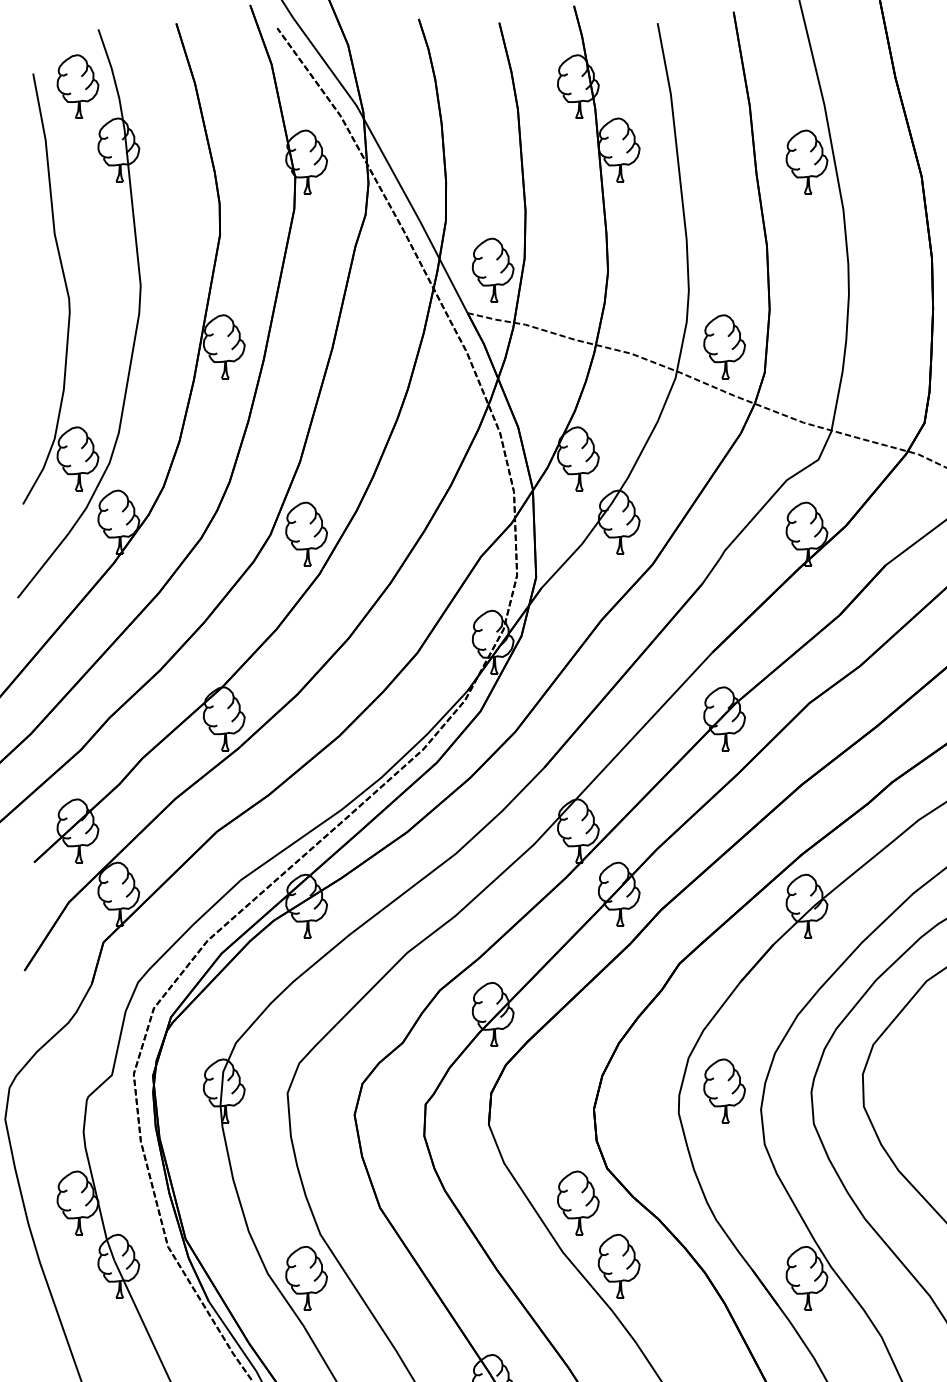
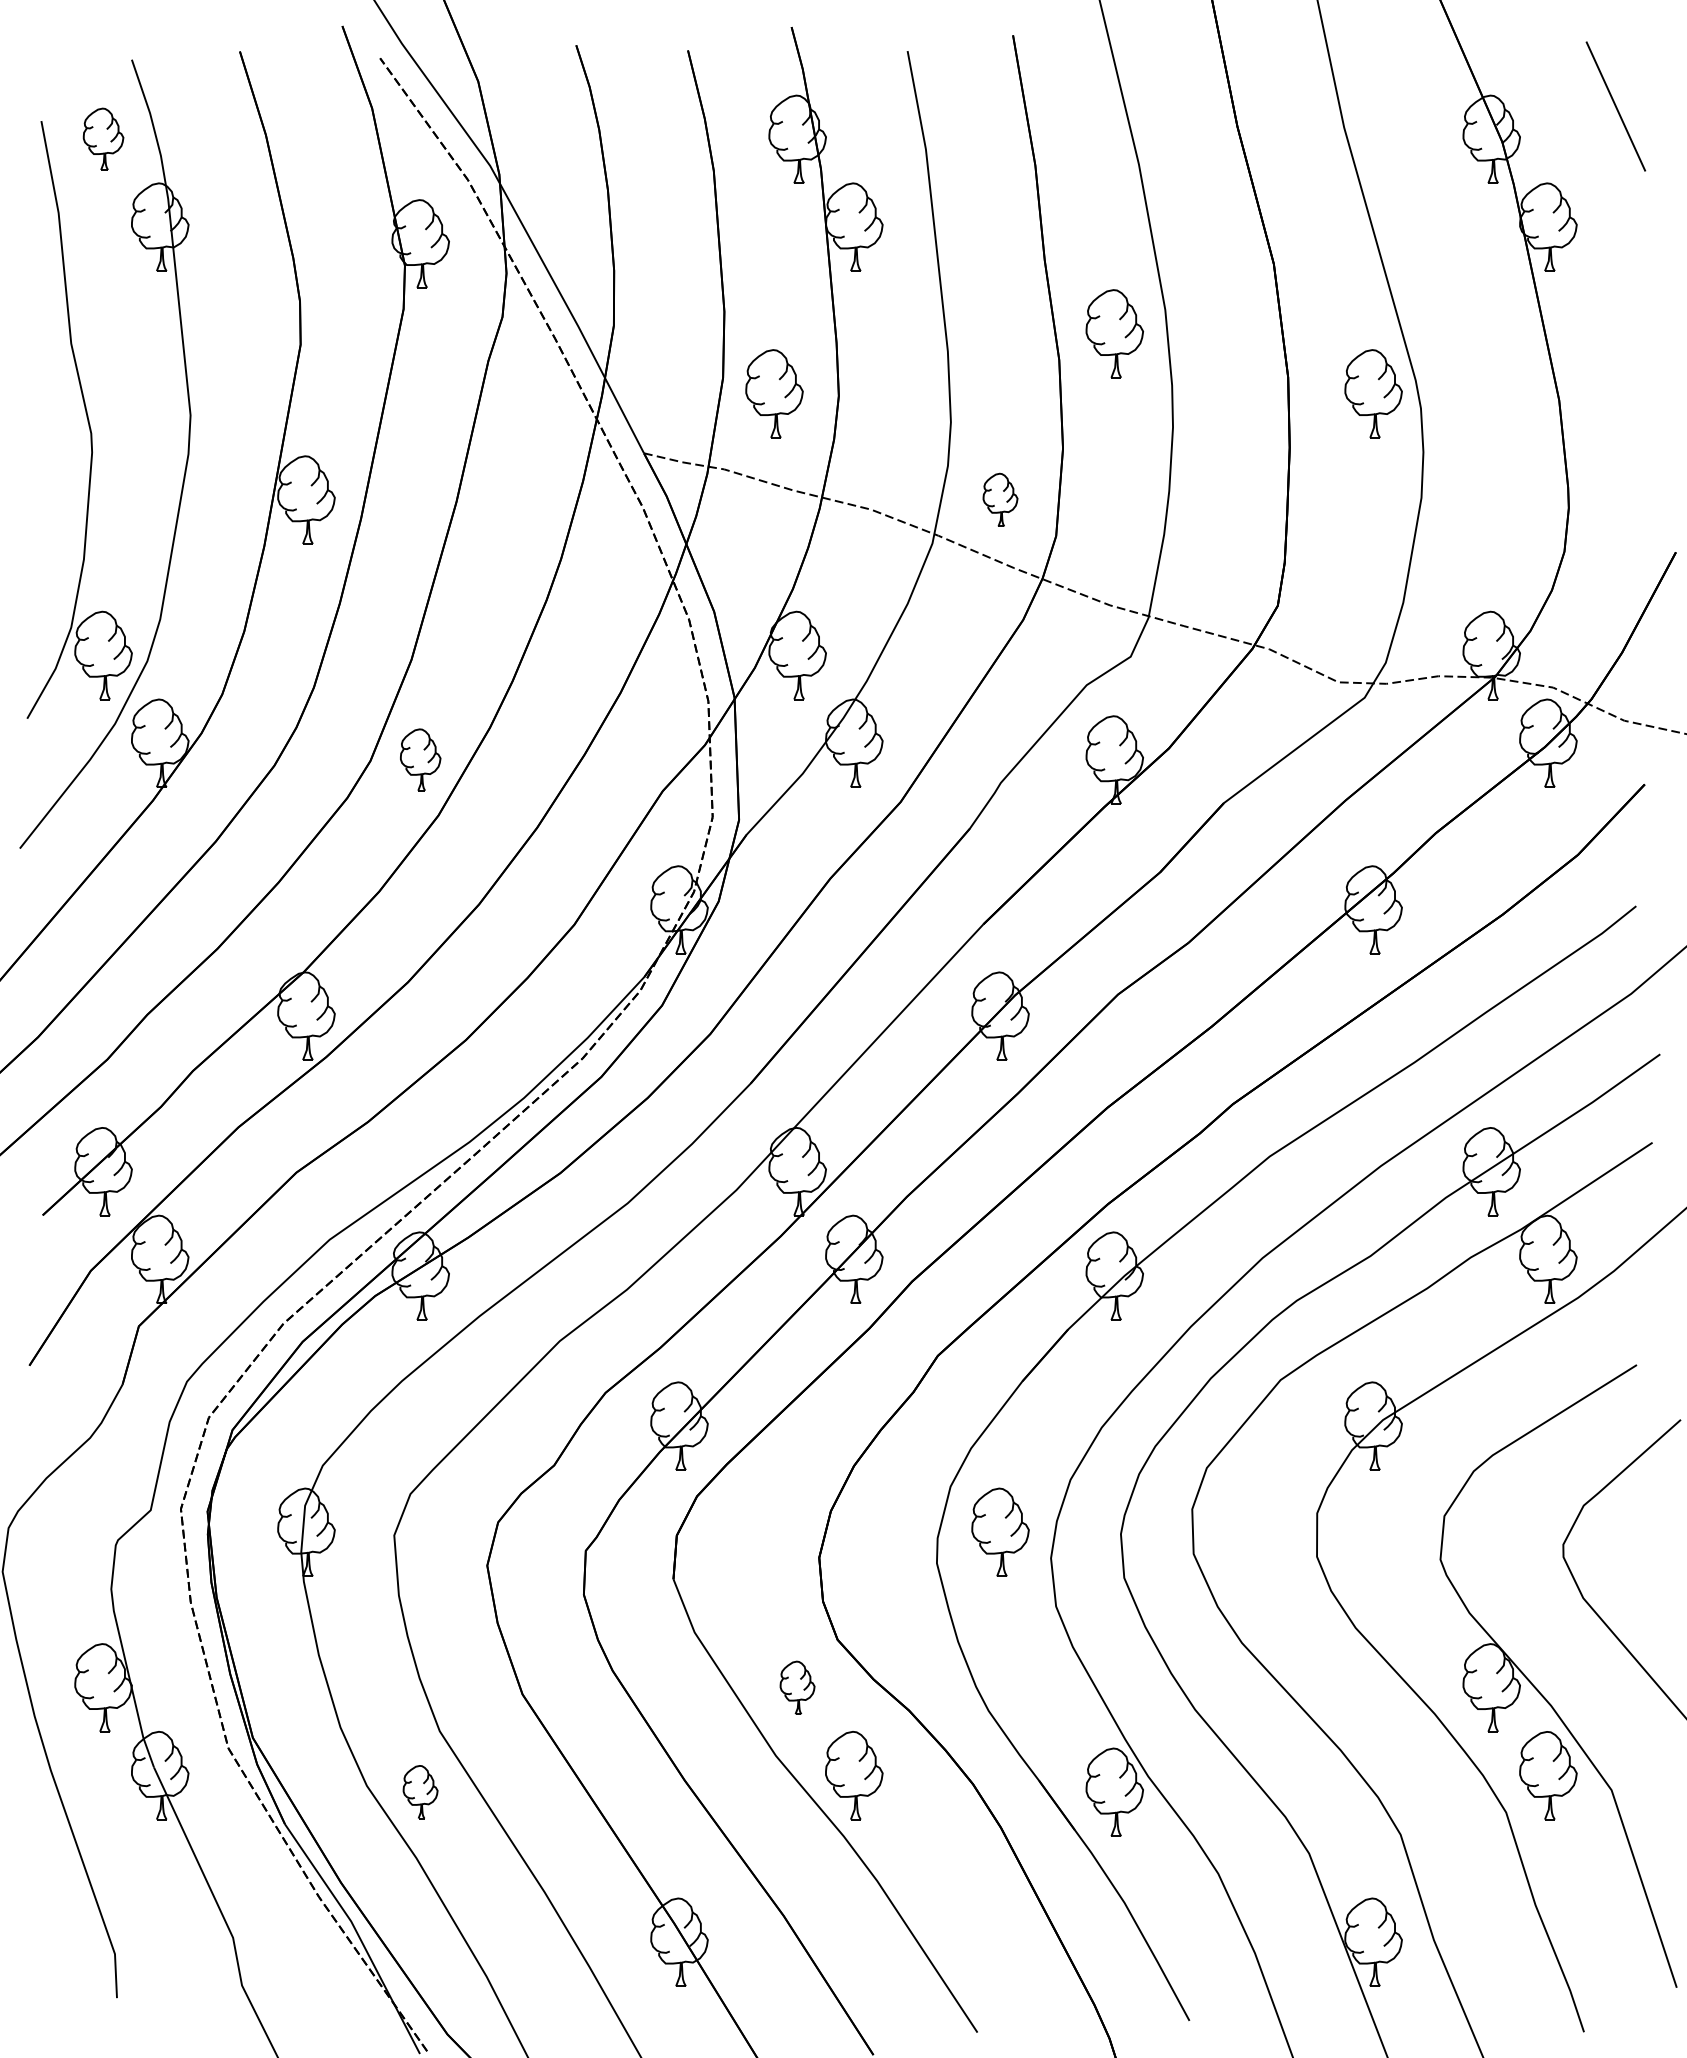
part: (77, 86) -> (103, 138), size x0.7
part: (806, 161) -> (1114, 333), moved
part: (493, 269) -> (774, 393), moved
part: (724, 346) -> (1000, 499), size x0.6
part: (306, 533) -> (420, 759), size x0.7
part: (578, 1202) -> (797, 1687), size x0.6
part: (306, 1277) -> (420, 1791), size x0.6

